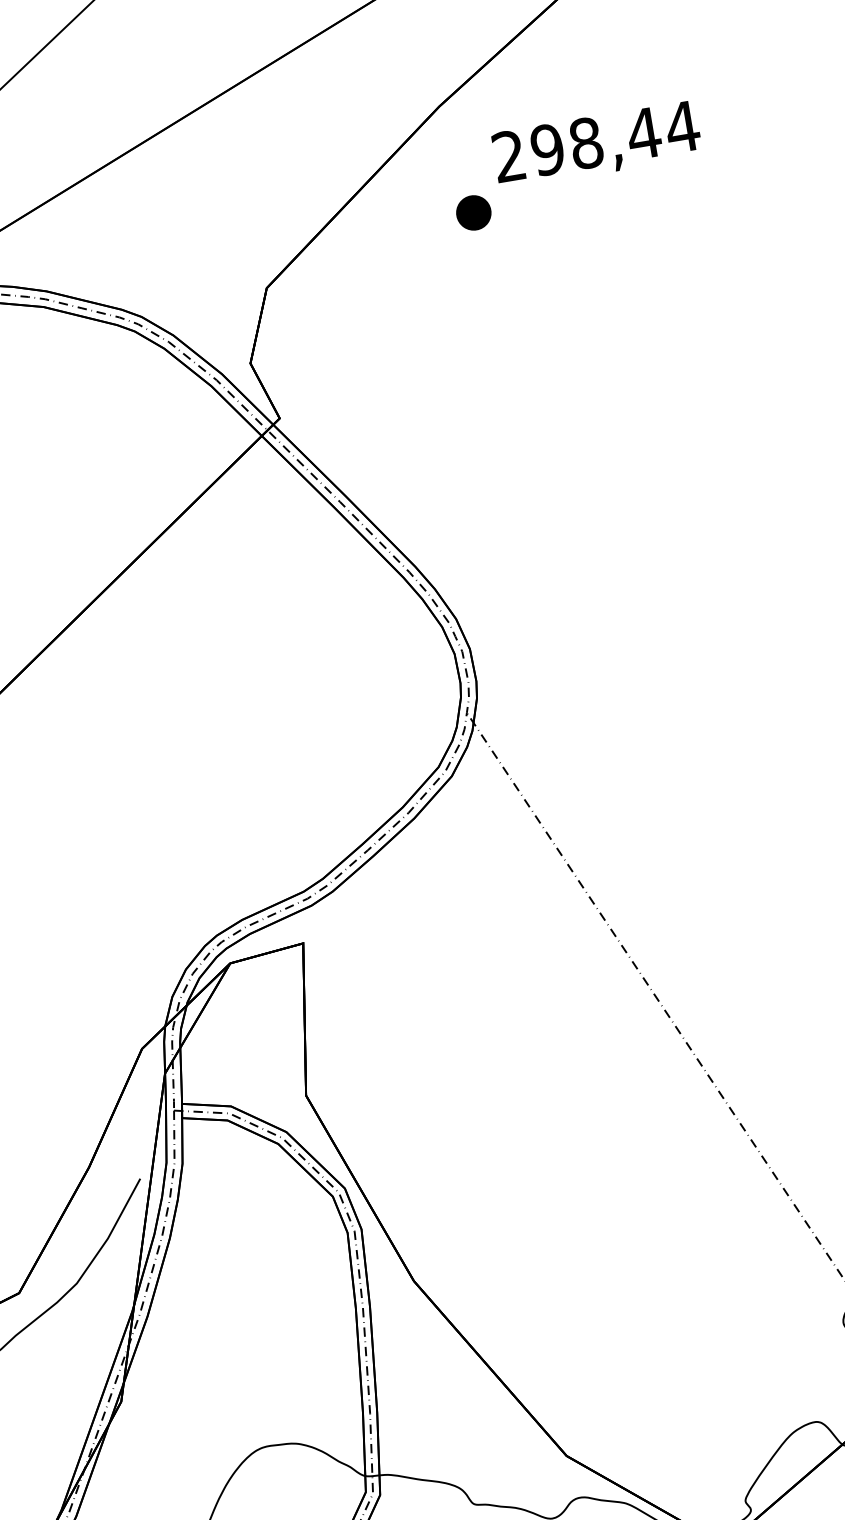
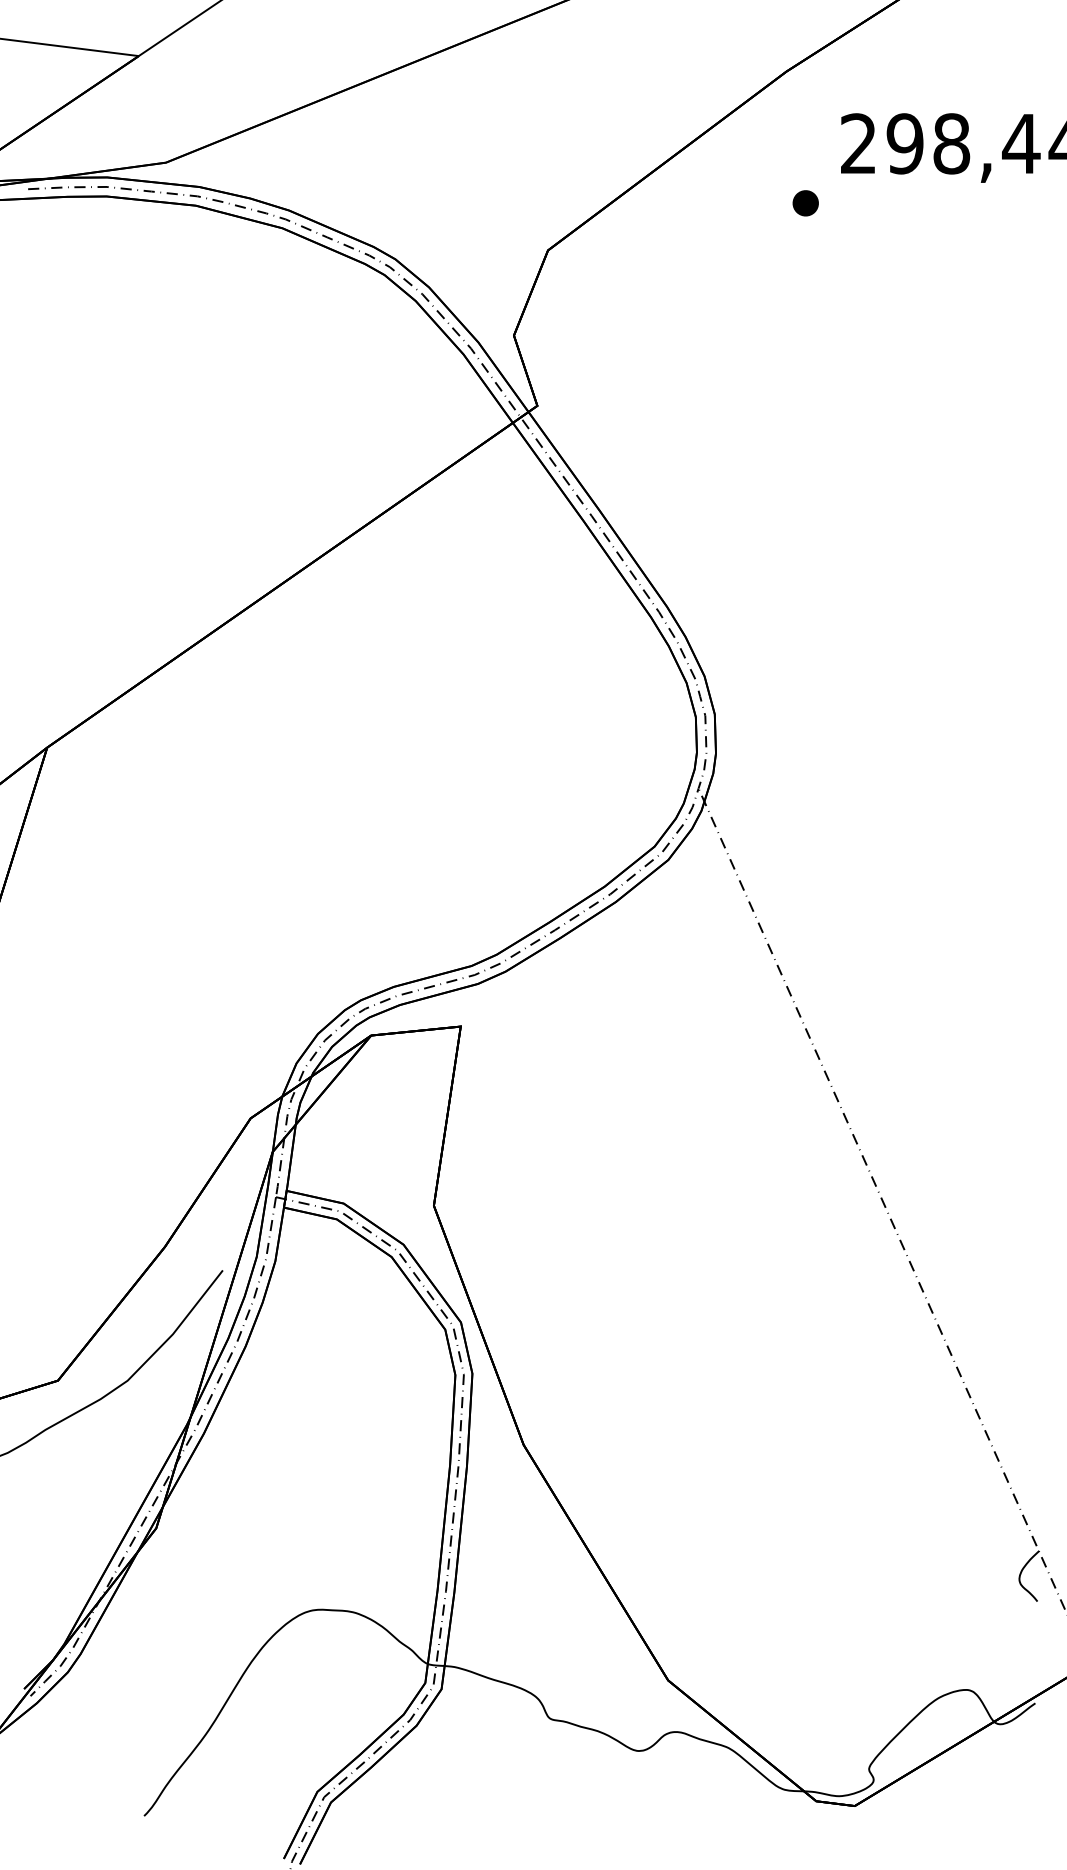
part: (473, 213) -> (805, 203), size x0.62

